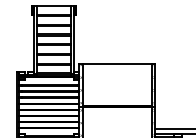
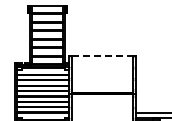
line: (117, 64) -> (103, 56), solid -> dashed

